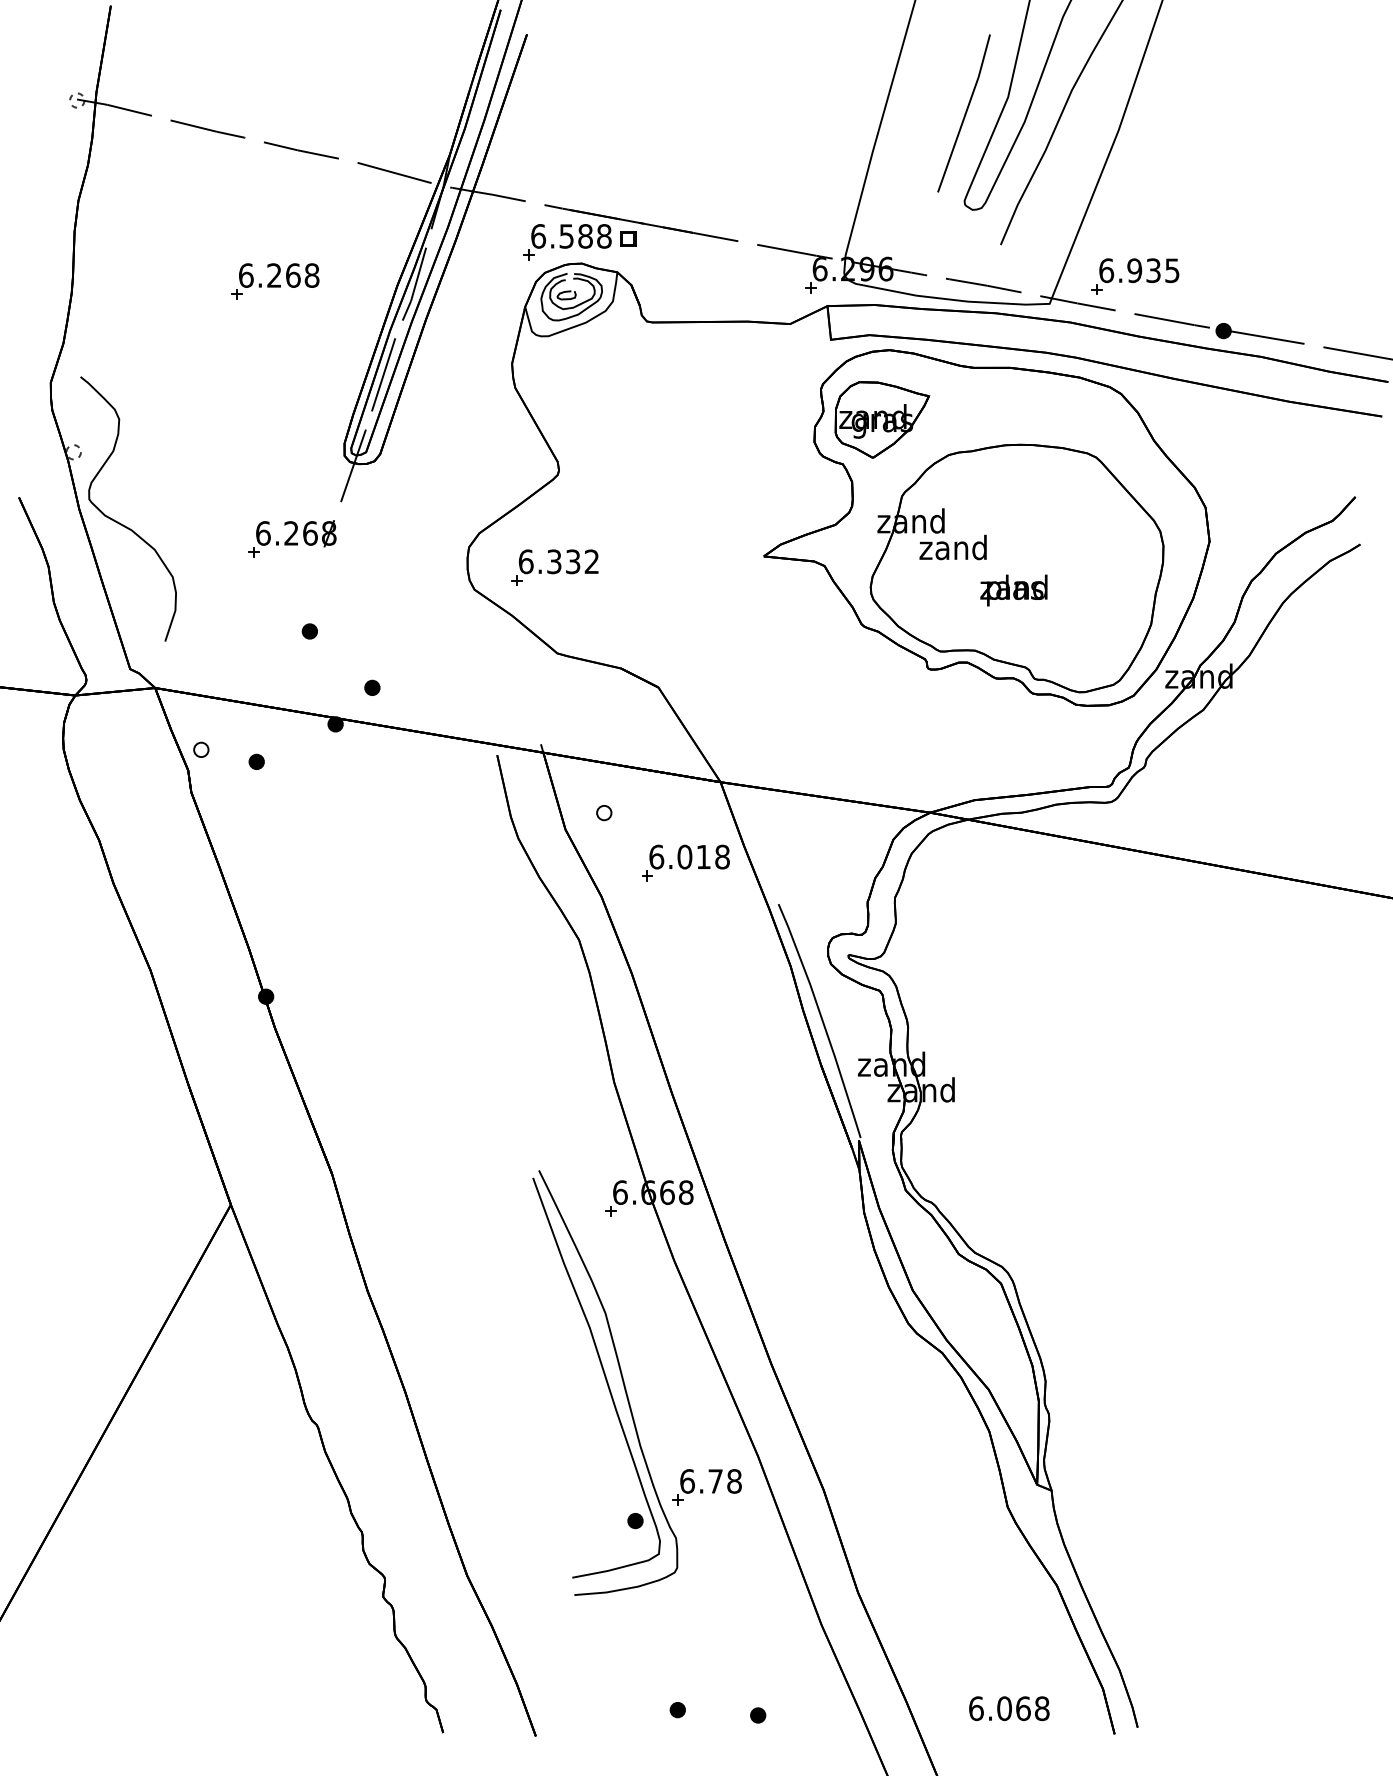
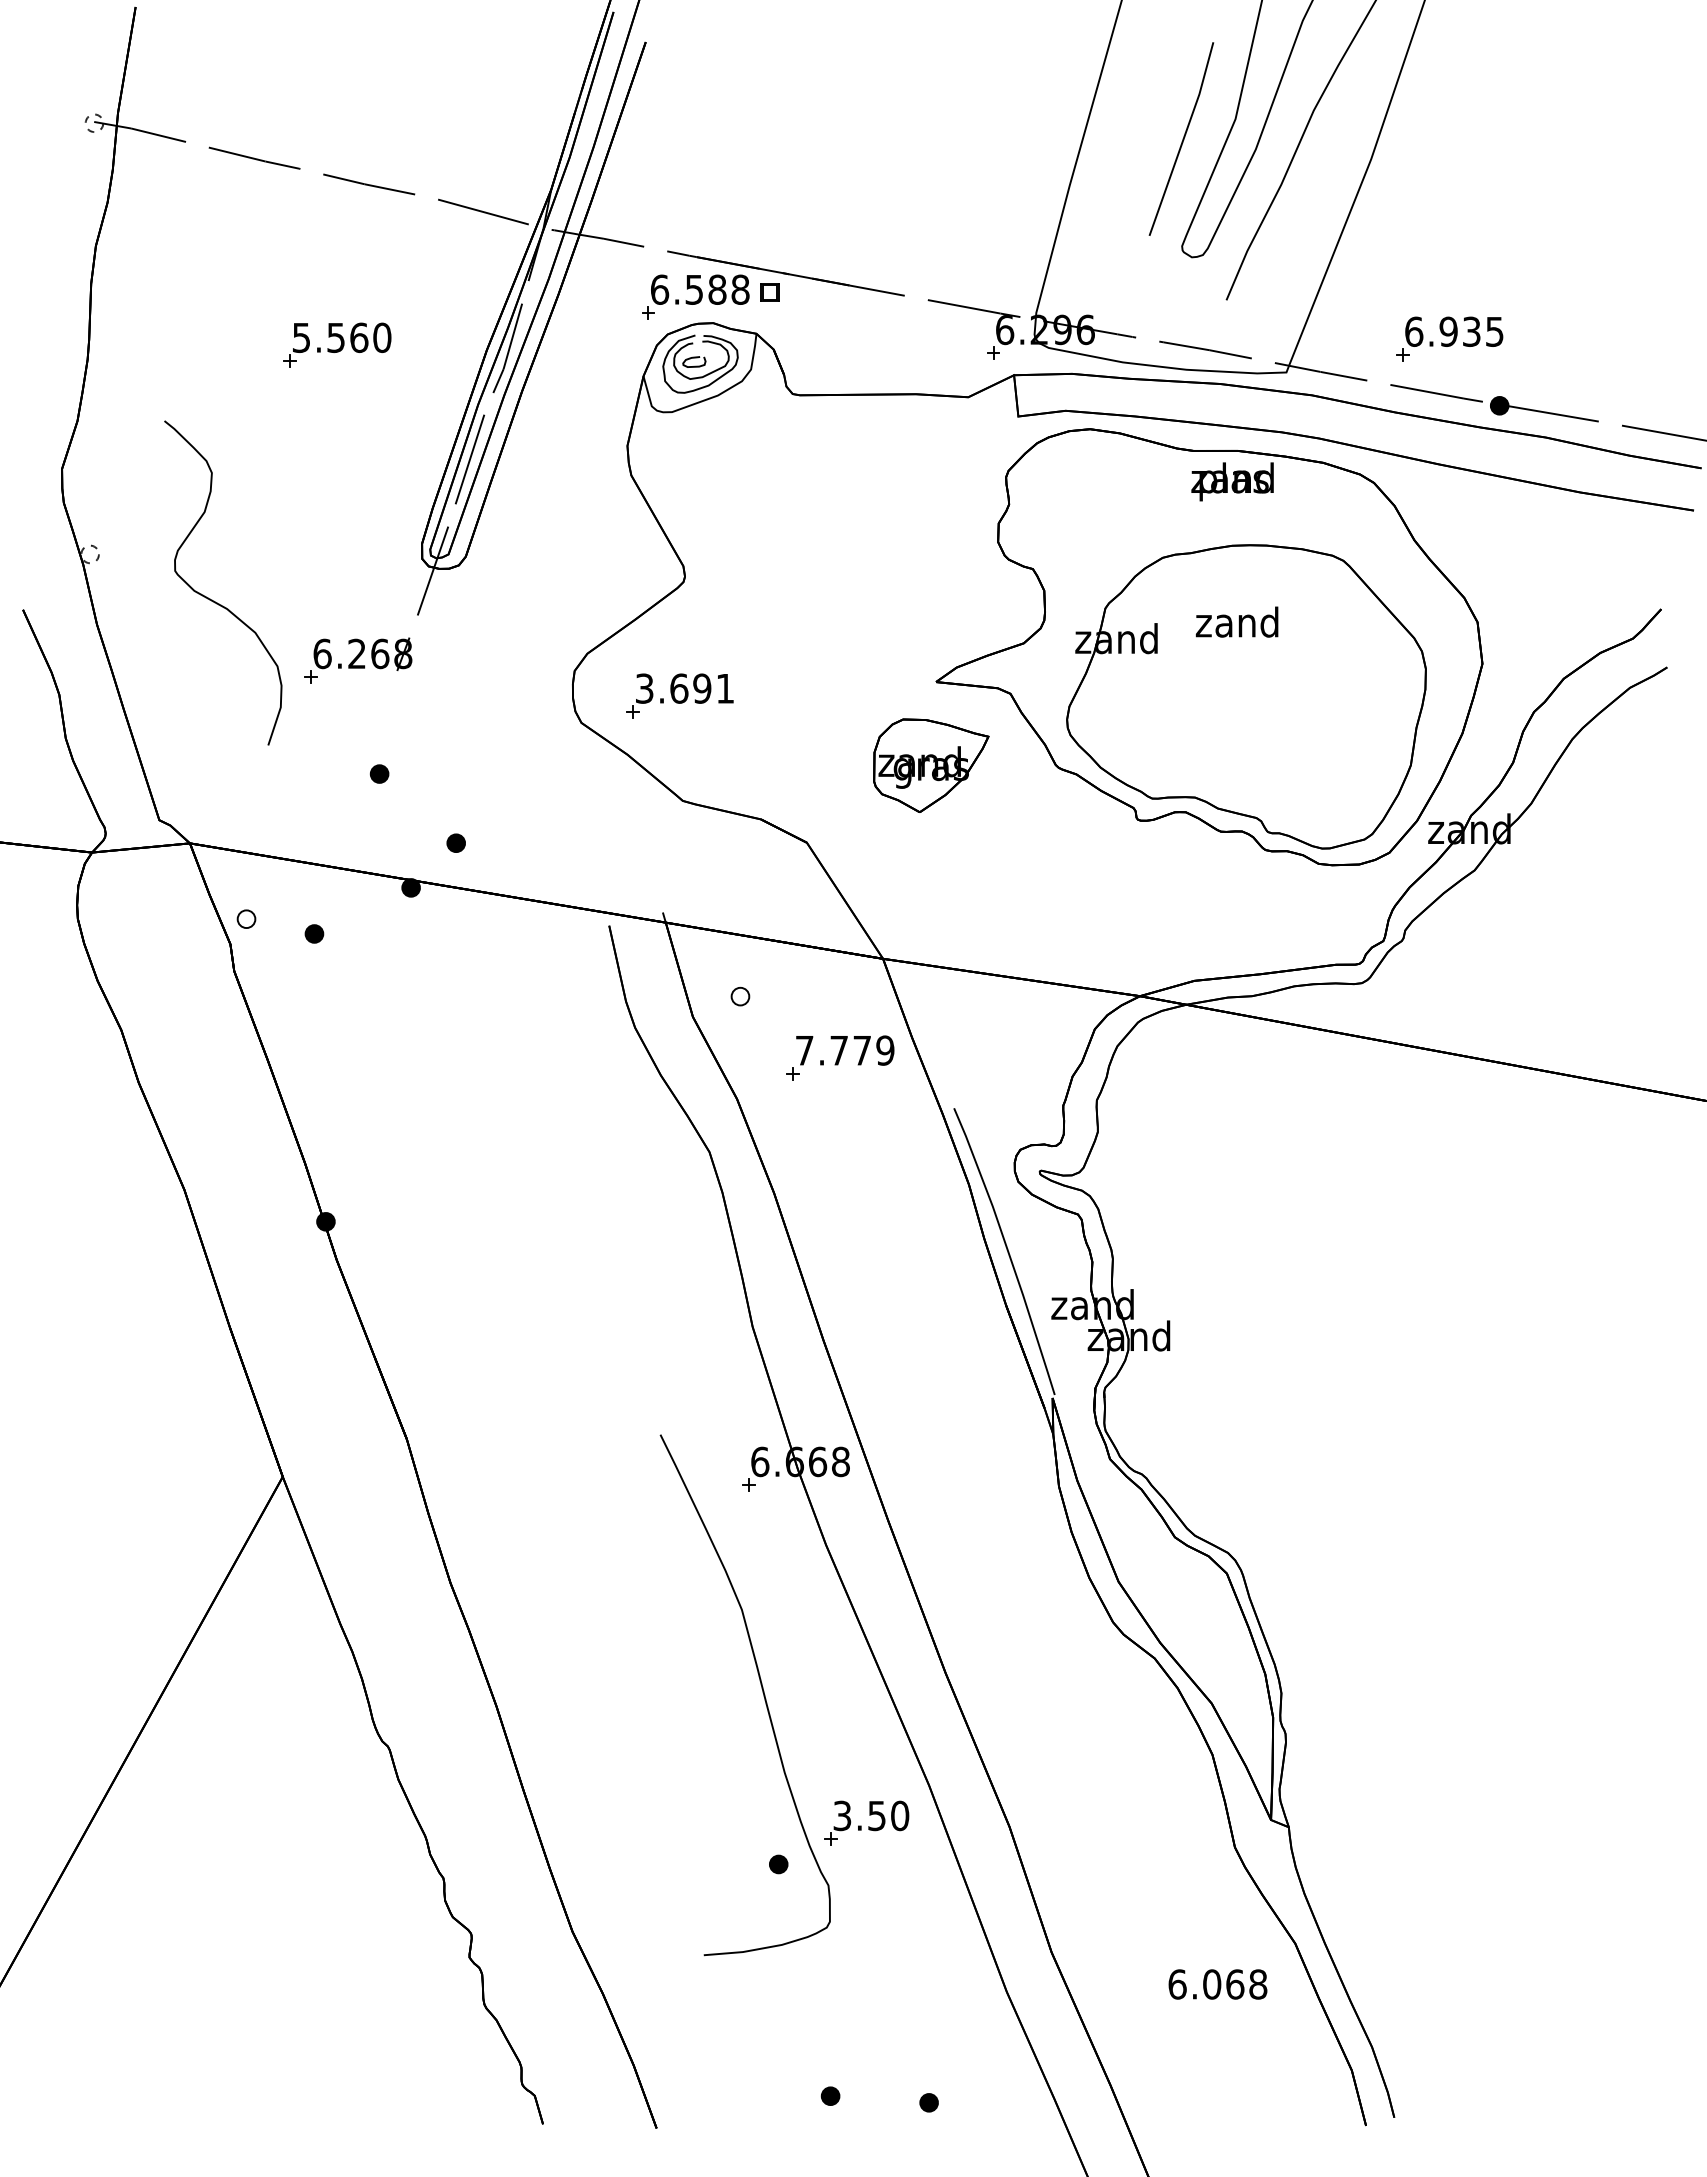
text: (278, 275) -> (341, 337), 6.268 -> 5.560
part: (1135, 276) -> (1449, 338), moved
part: (882, 419) -> (931, 765), moved
curve: (119, 522) -> (212, 599), moved
text: (952, 546) -> (1236, 621), moved
text: (558, 561) -> (684, 688), 6.332 -> 3.691
text: (1013, 590) -> (1232, 481), moved
text: (689, 856) -> (844, 1050), 6.018 -> 7.779
curve: (604, 1375) -> (740, 1686), removed
text: (711, 1481) -> (871, 1815), 6.78 -> 3.50
text: (1008, 1708) -> (1217, 1984), moved

